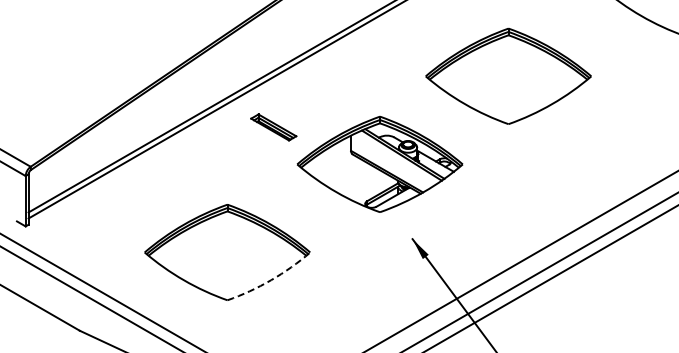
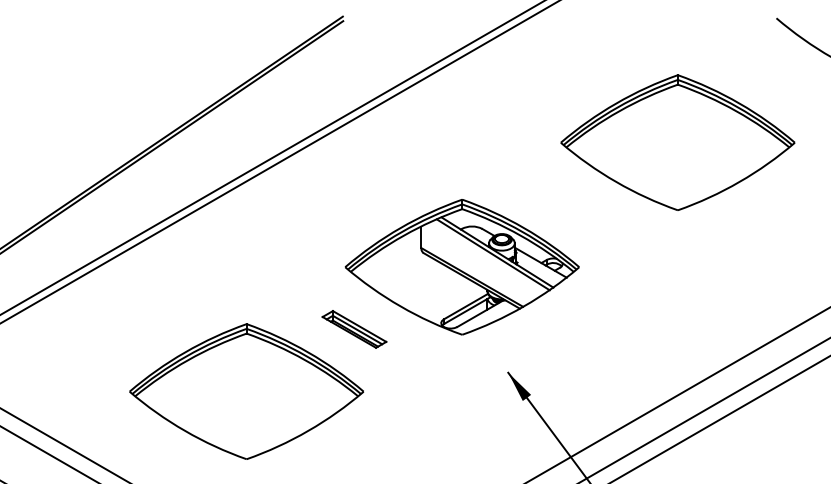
part: (508, 75) -> (677, 141), moved
part: (273, 127) -> (354, 329), moved
arc: (271, 280) -> (308, 431), dashed -> solid

